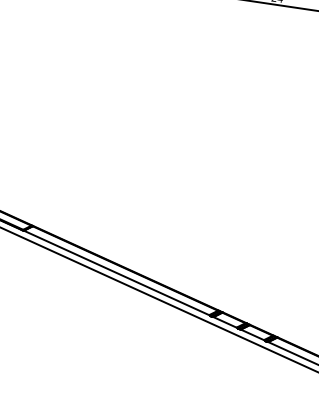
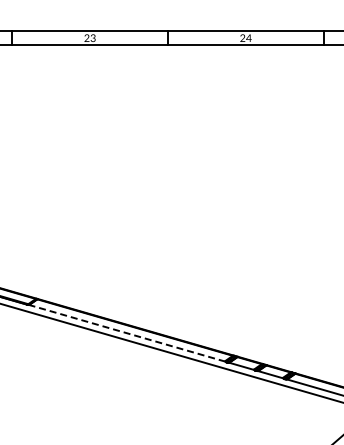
line: (116, 273) -> (126, 333), solid -> dashed

